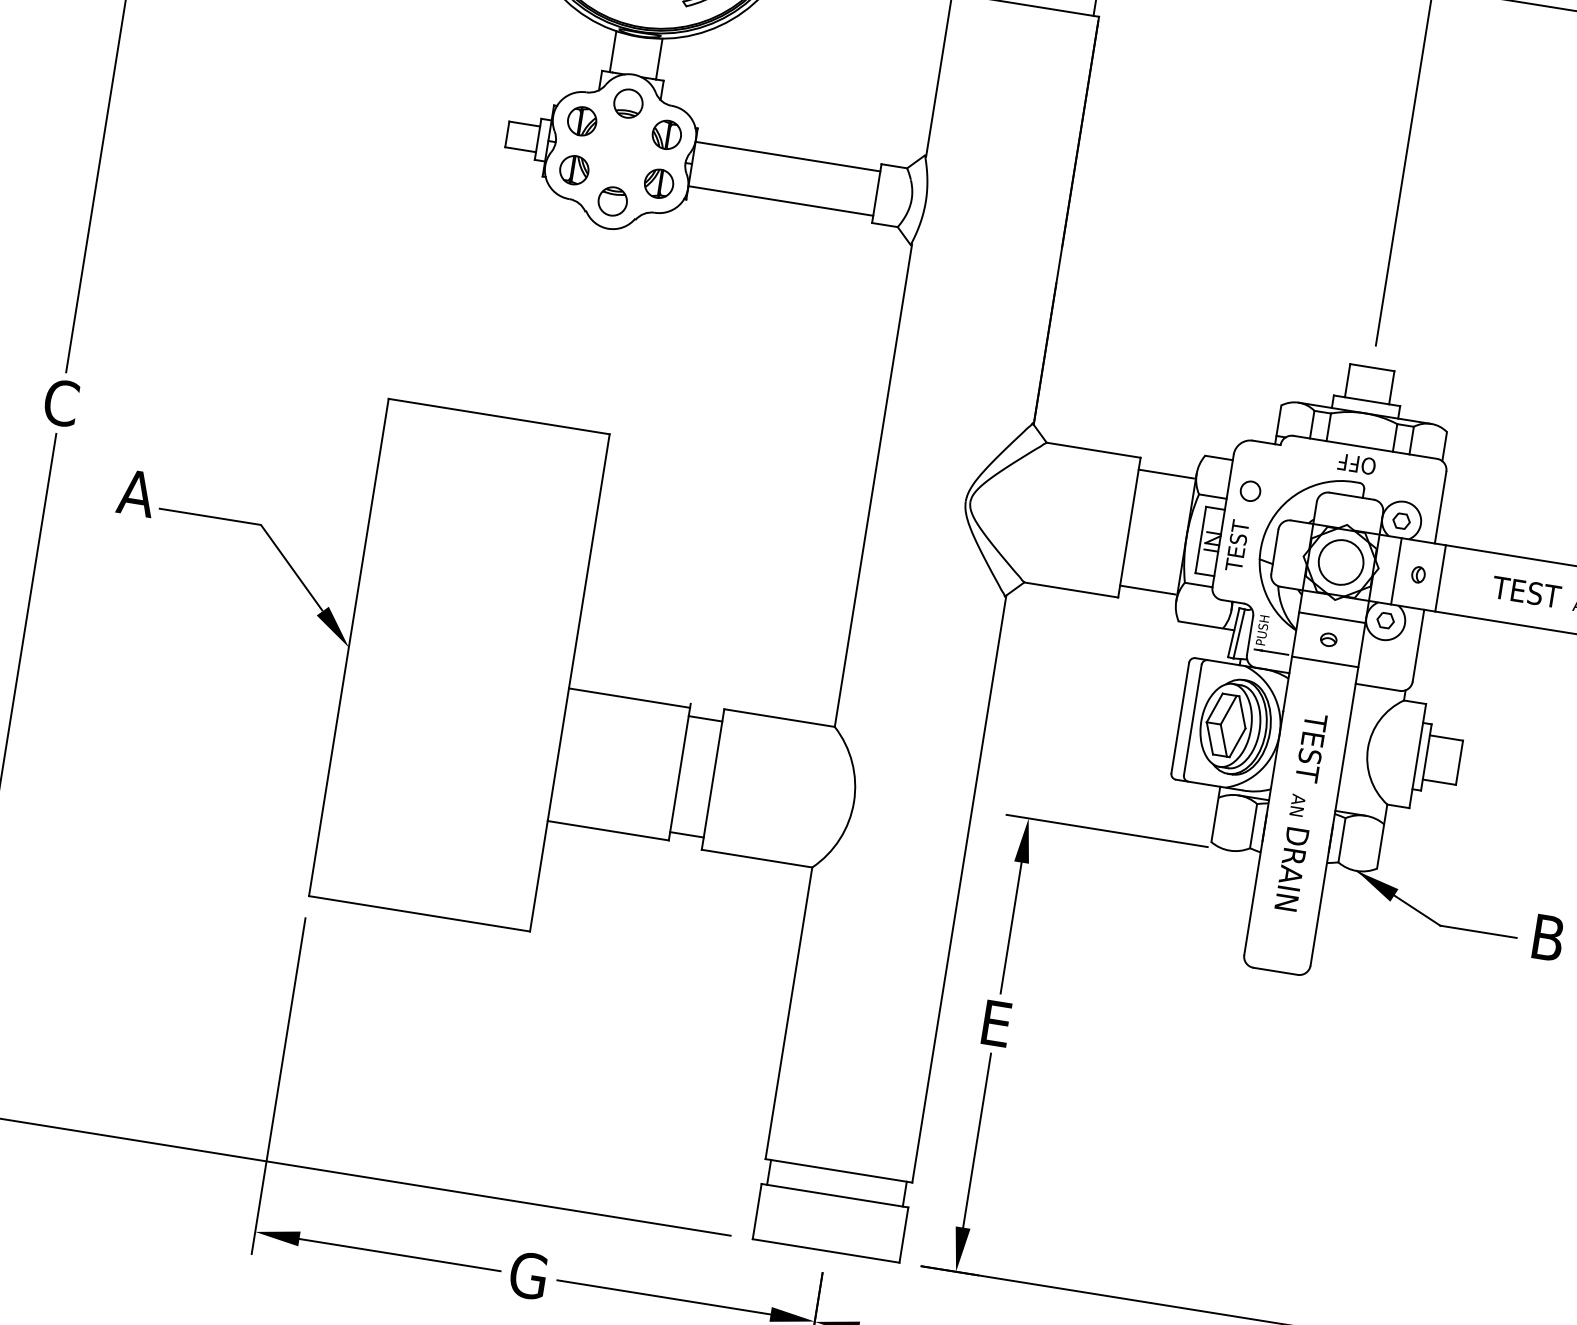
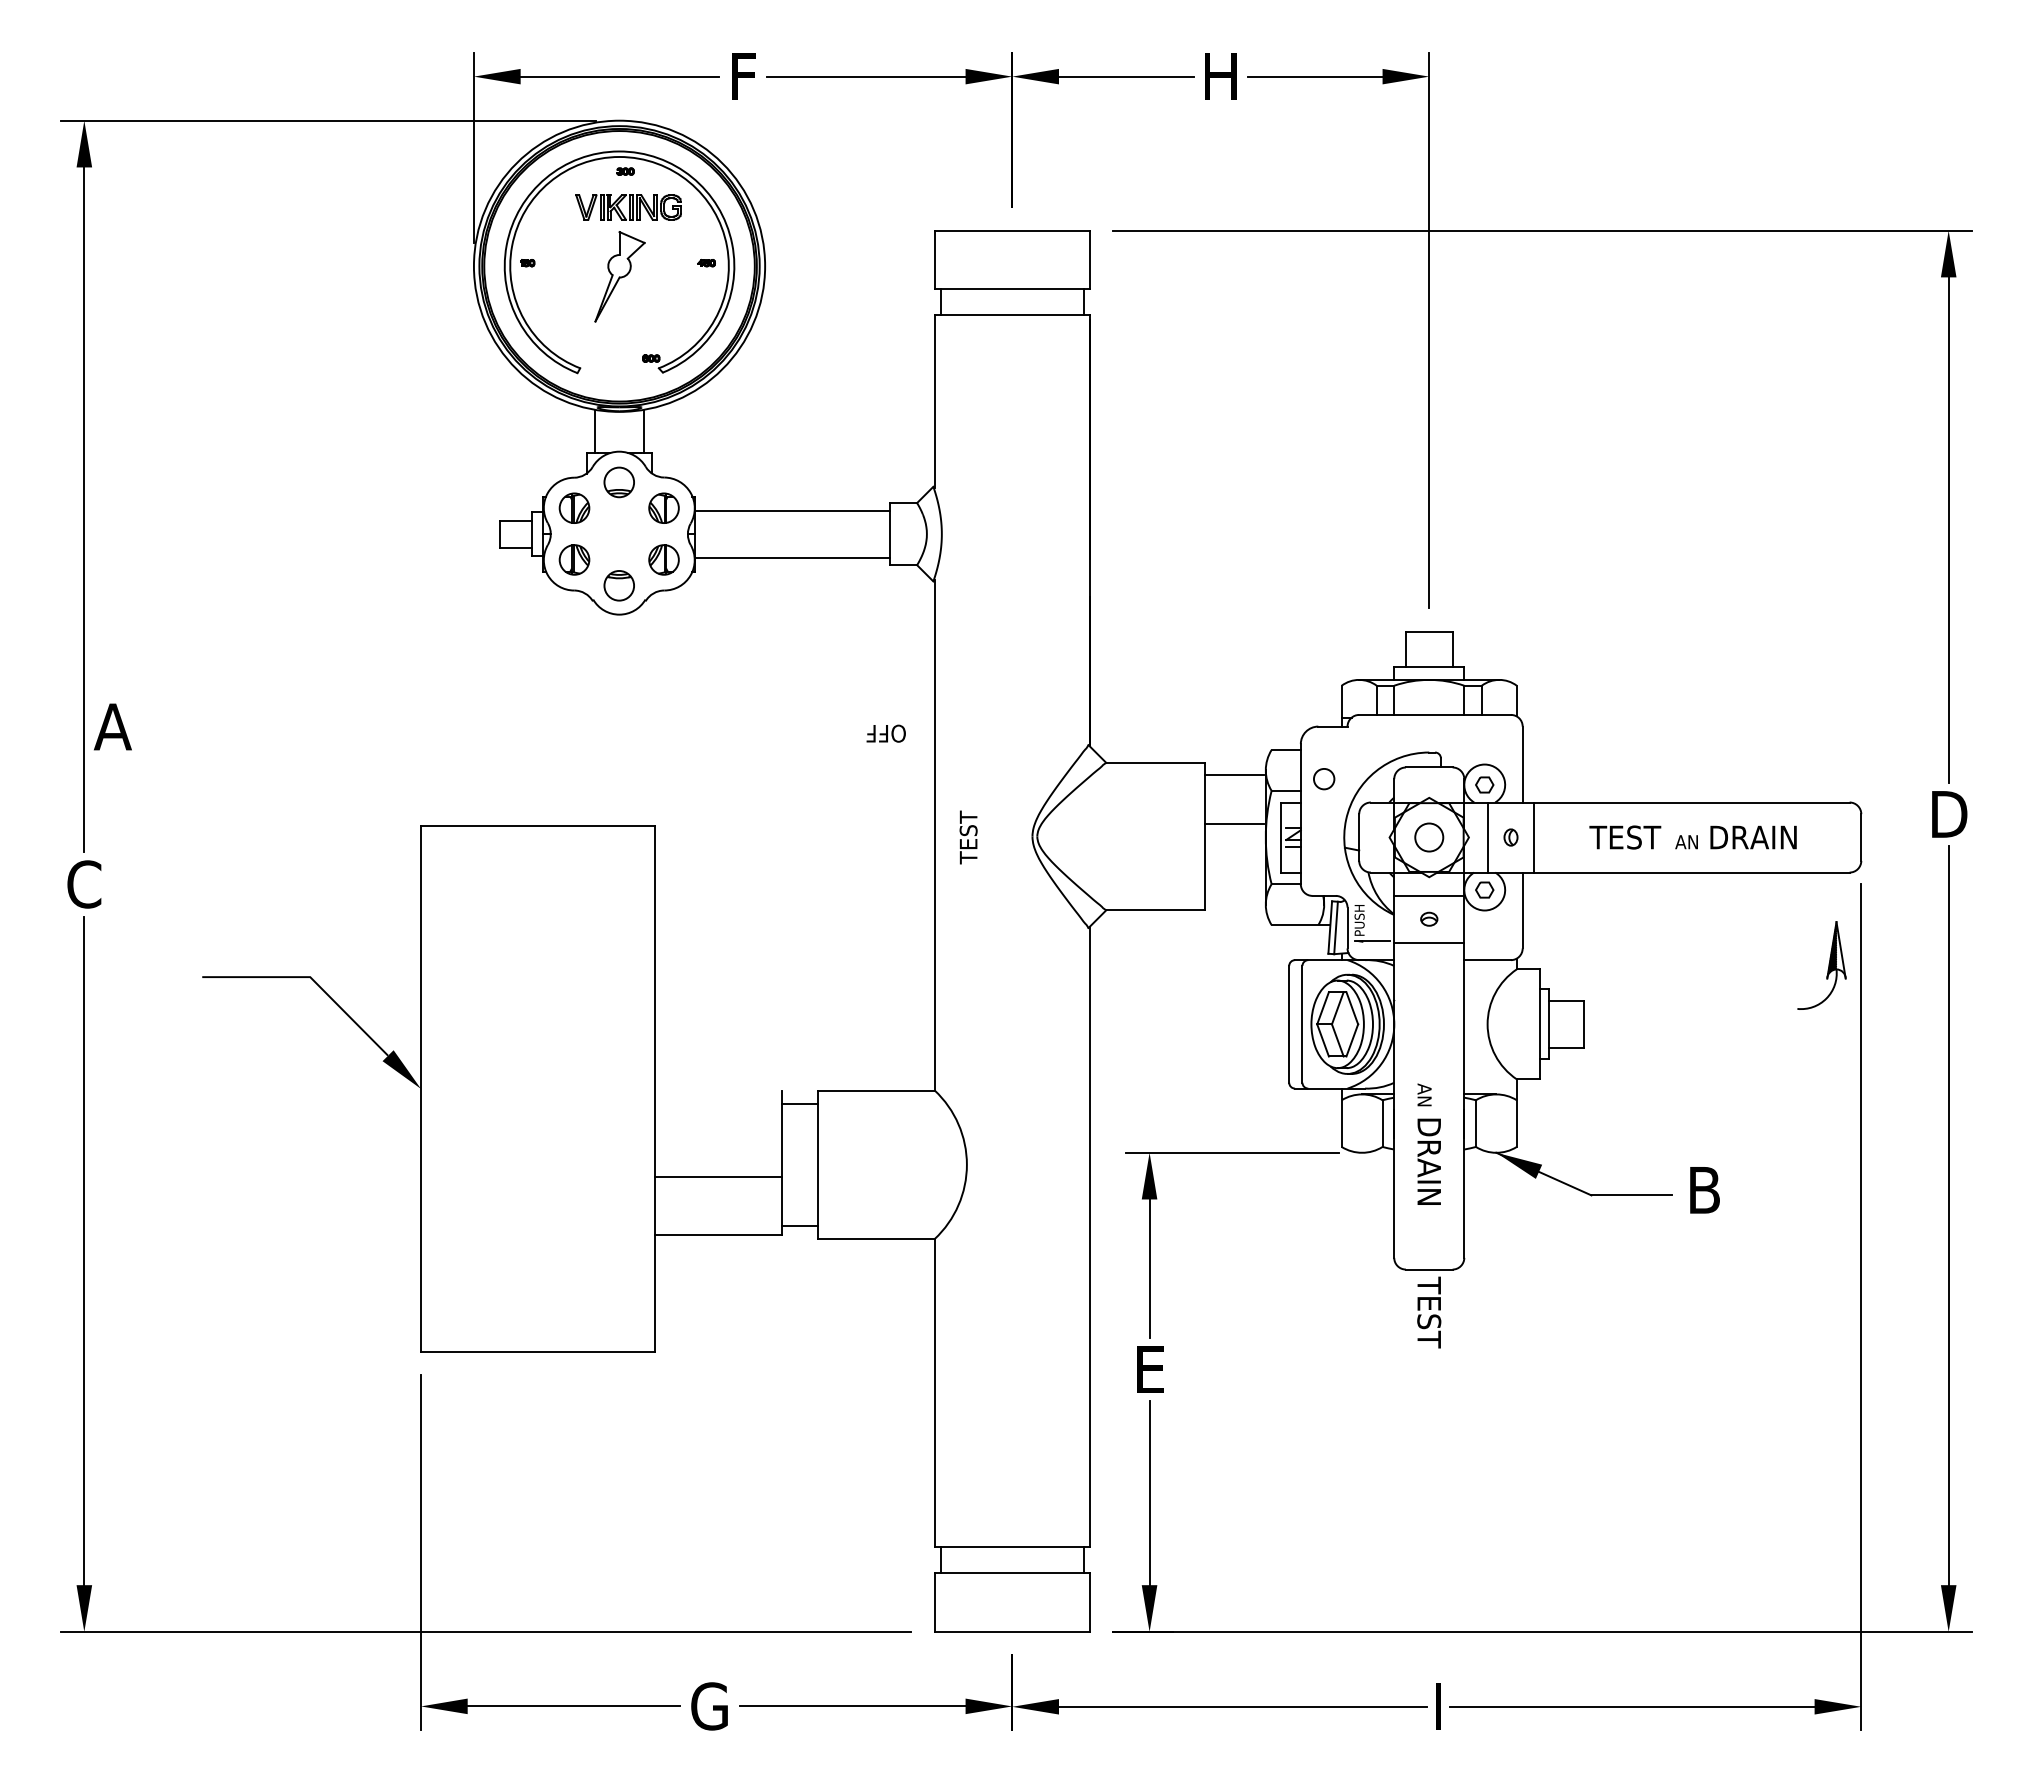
text: (1356, 463) -> (885, 733), moved
text: (136, 492) -> (112, 726), moved
text: (1237, 545) -> (968, 837), moved
circle: (1340, 562) -> (1428, 837), size x0.6
line: (1147, 589) -> (1234, 823), moved
line: (629, 697) -> (718, 1176), moved
text: (1311, 747) -> (1429, 1312), moved

